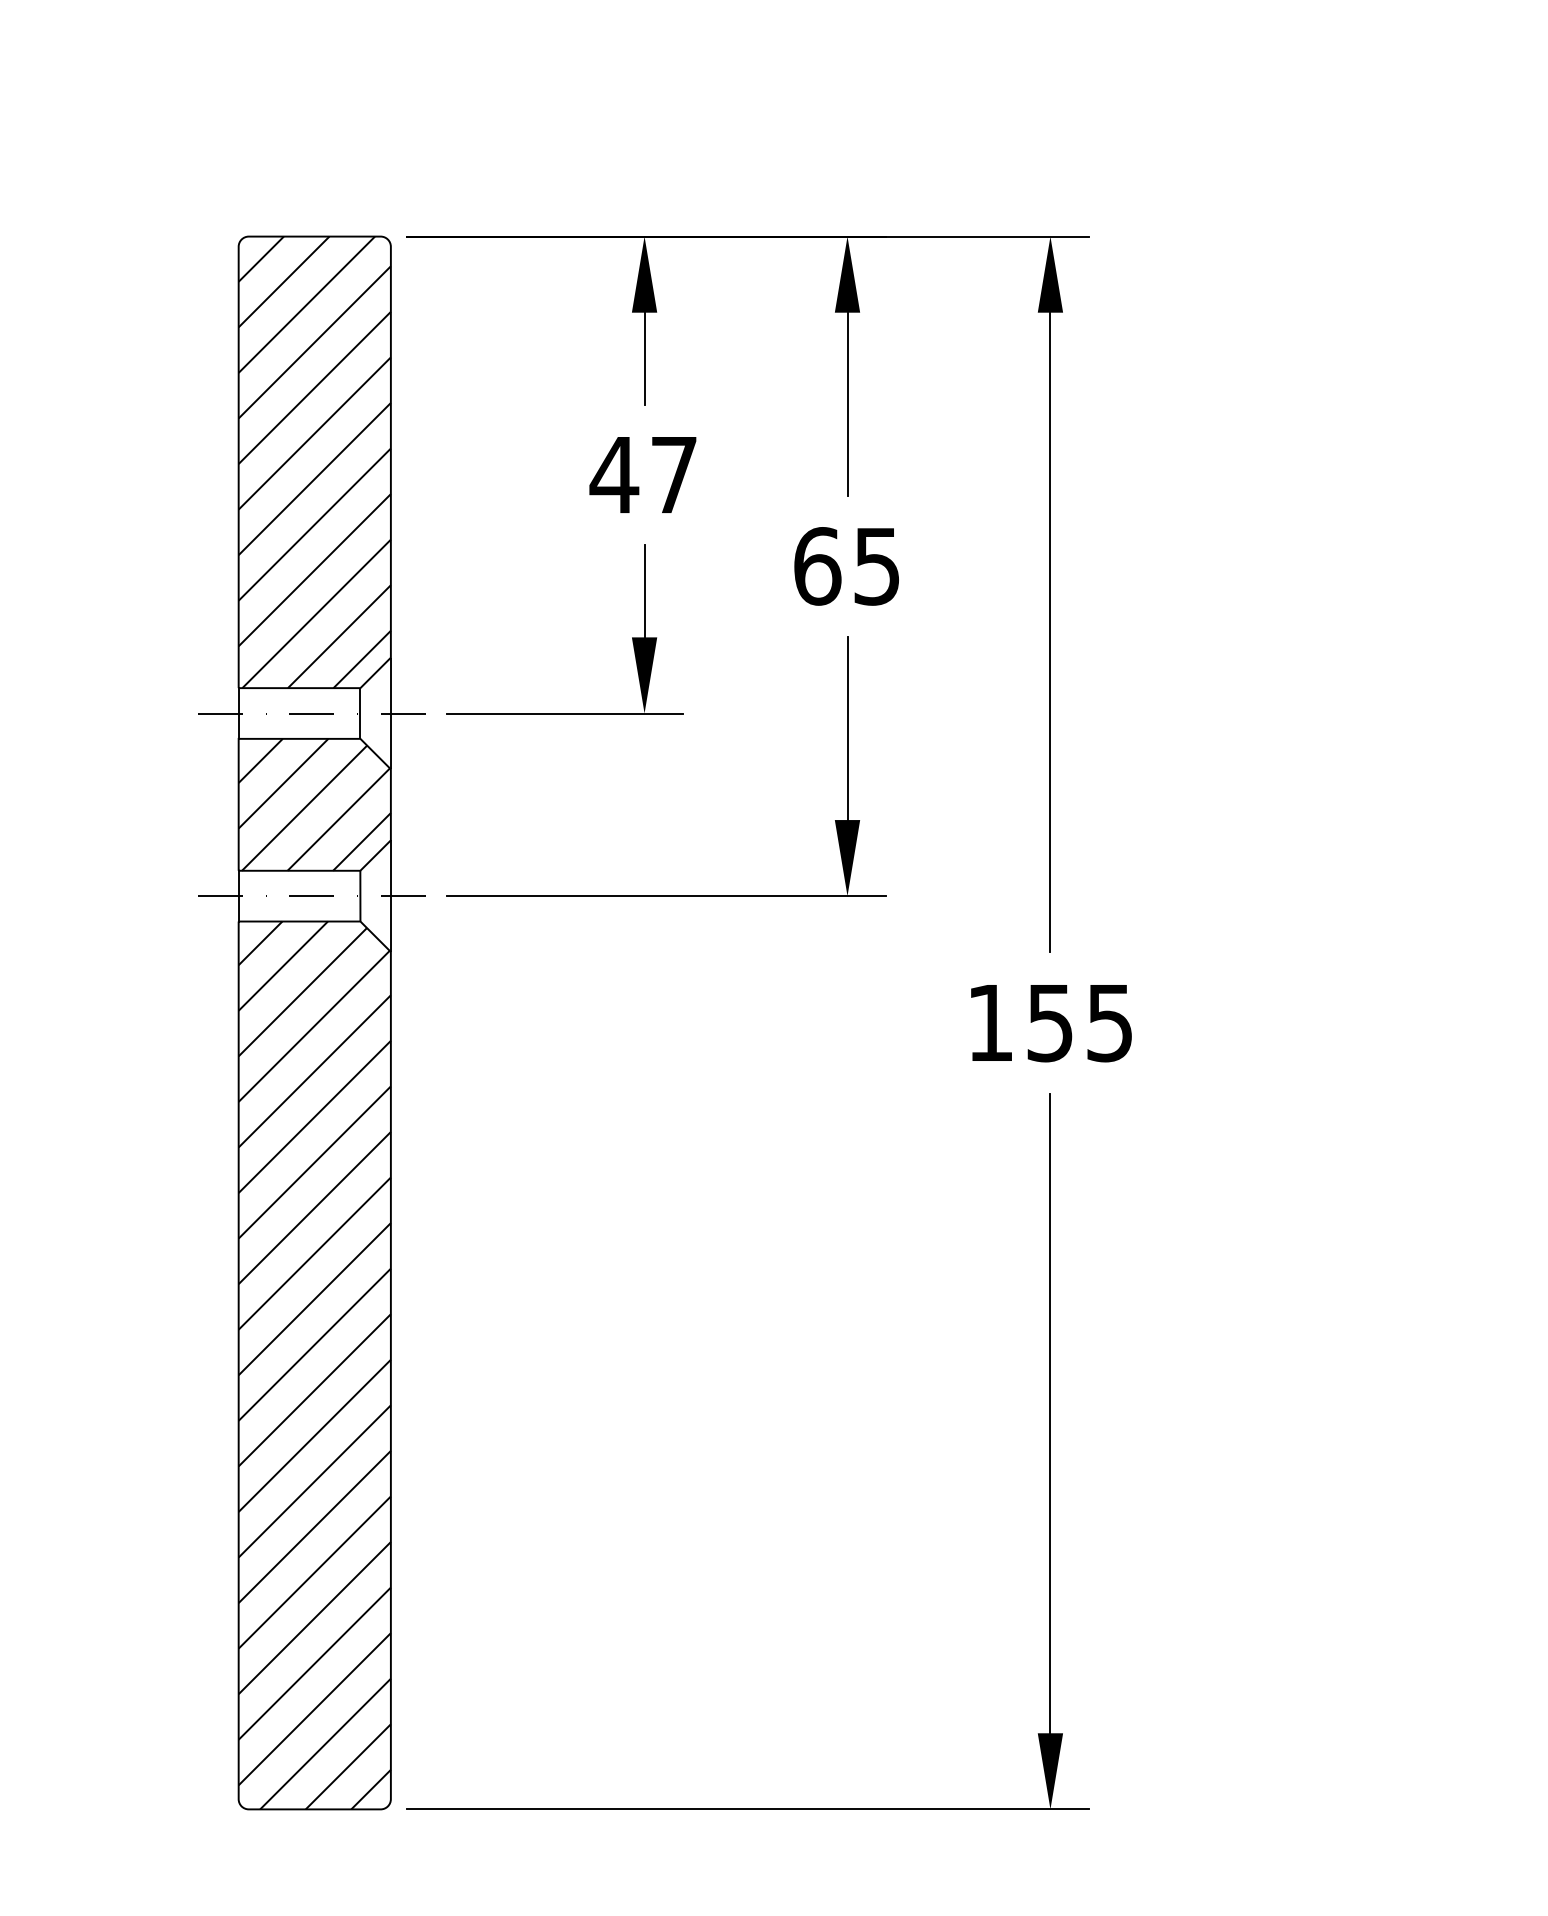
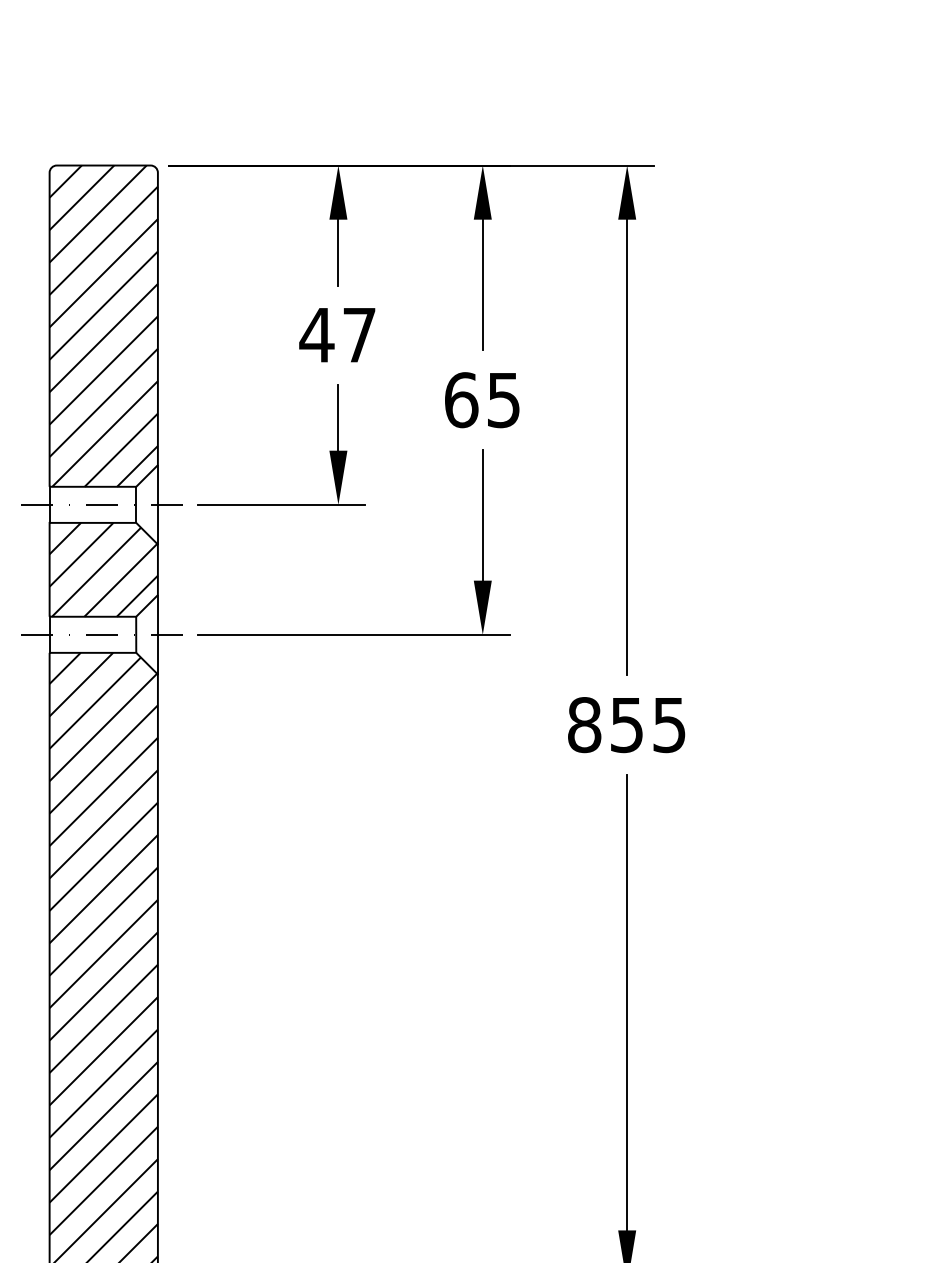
text: (990, 1022) -> (584, 724), 155 -> 855

